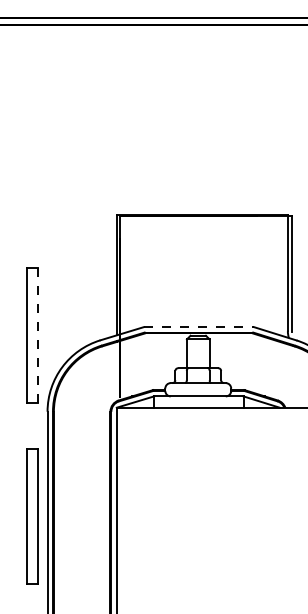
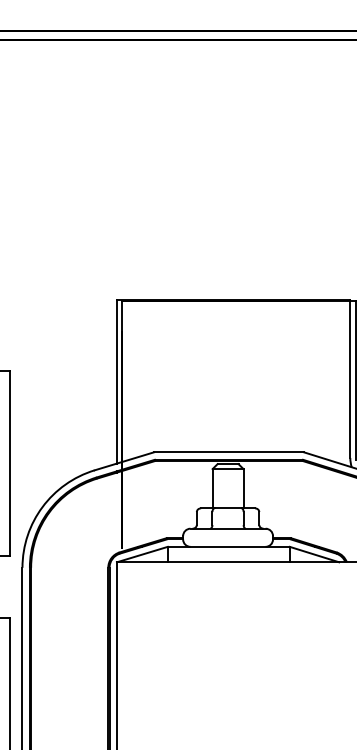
line: (199, 327) -> (229, 452), dashed -> solid
line: (38, 335) -> (10, 463), dashed -> solid

